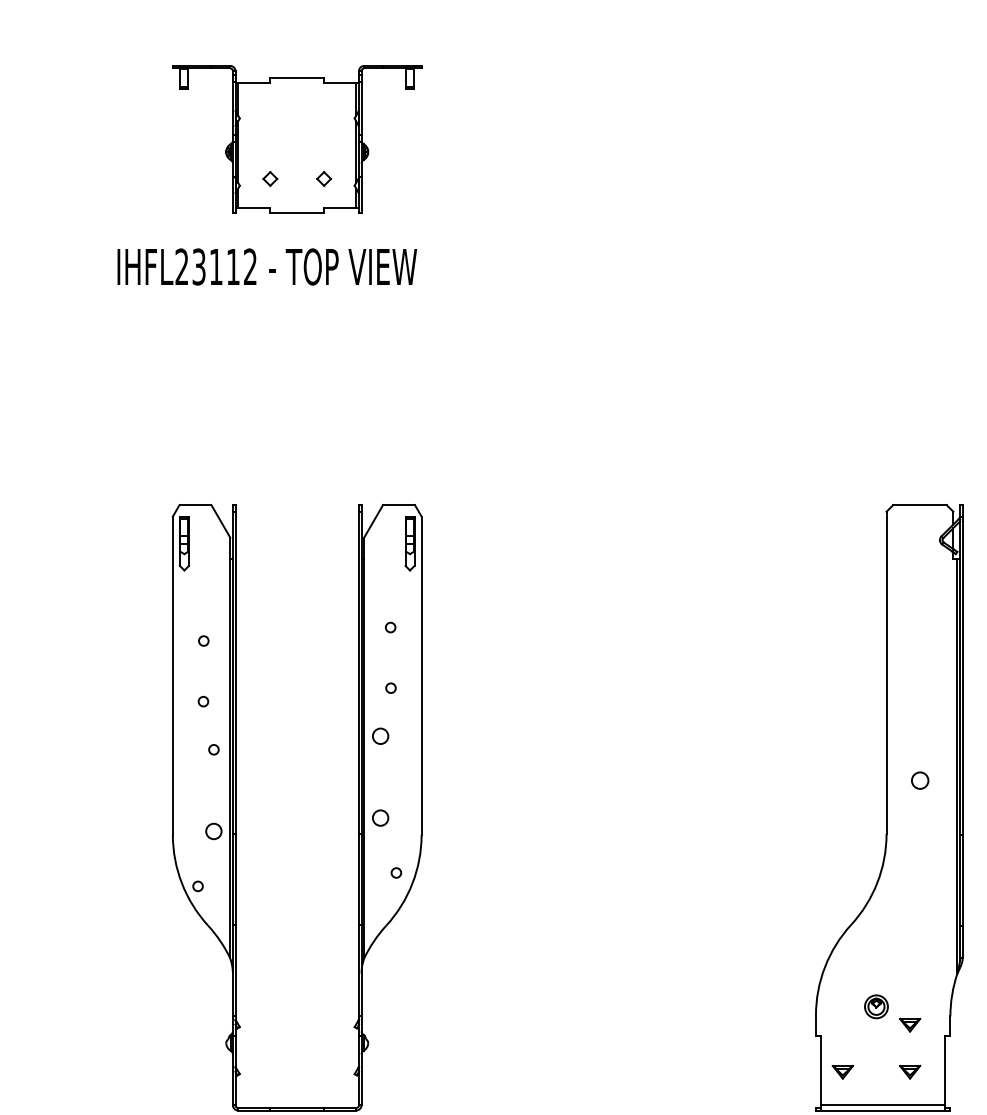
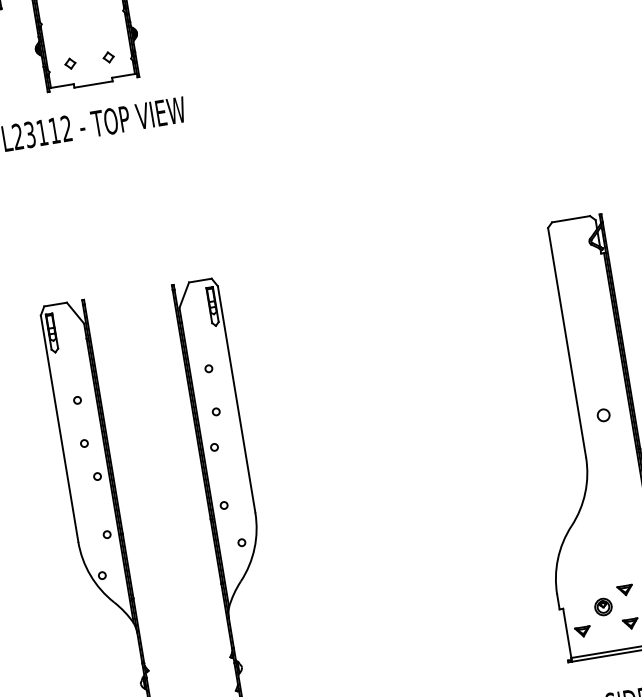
circle: (380, 736) -> (214, 447), size x0.62
circle: (380, 817) -> (224, 505), size x0.62
circle: (213, 831) -> (106, 534), size x0.62
part: (876, 1006) -> (603, 606), moved

